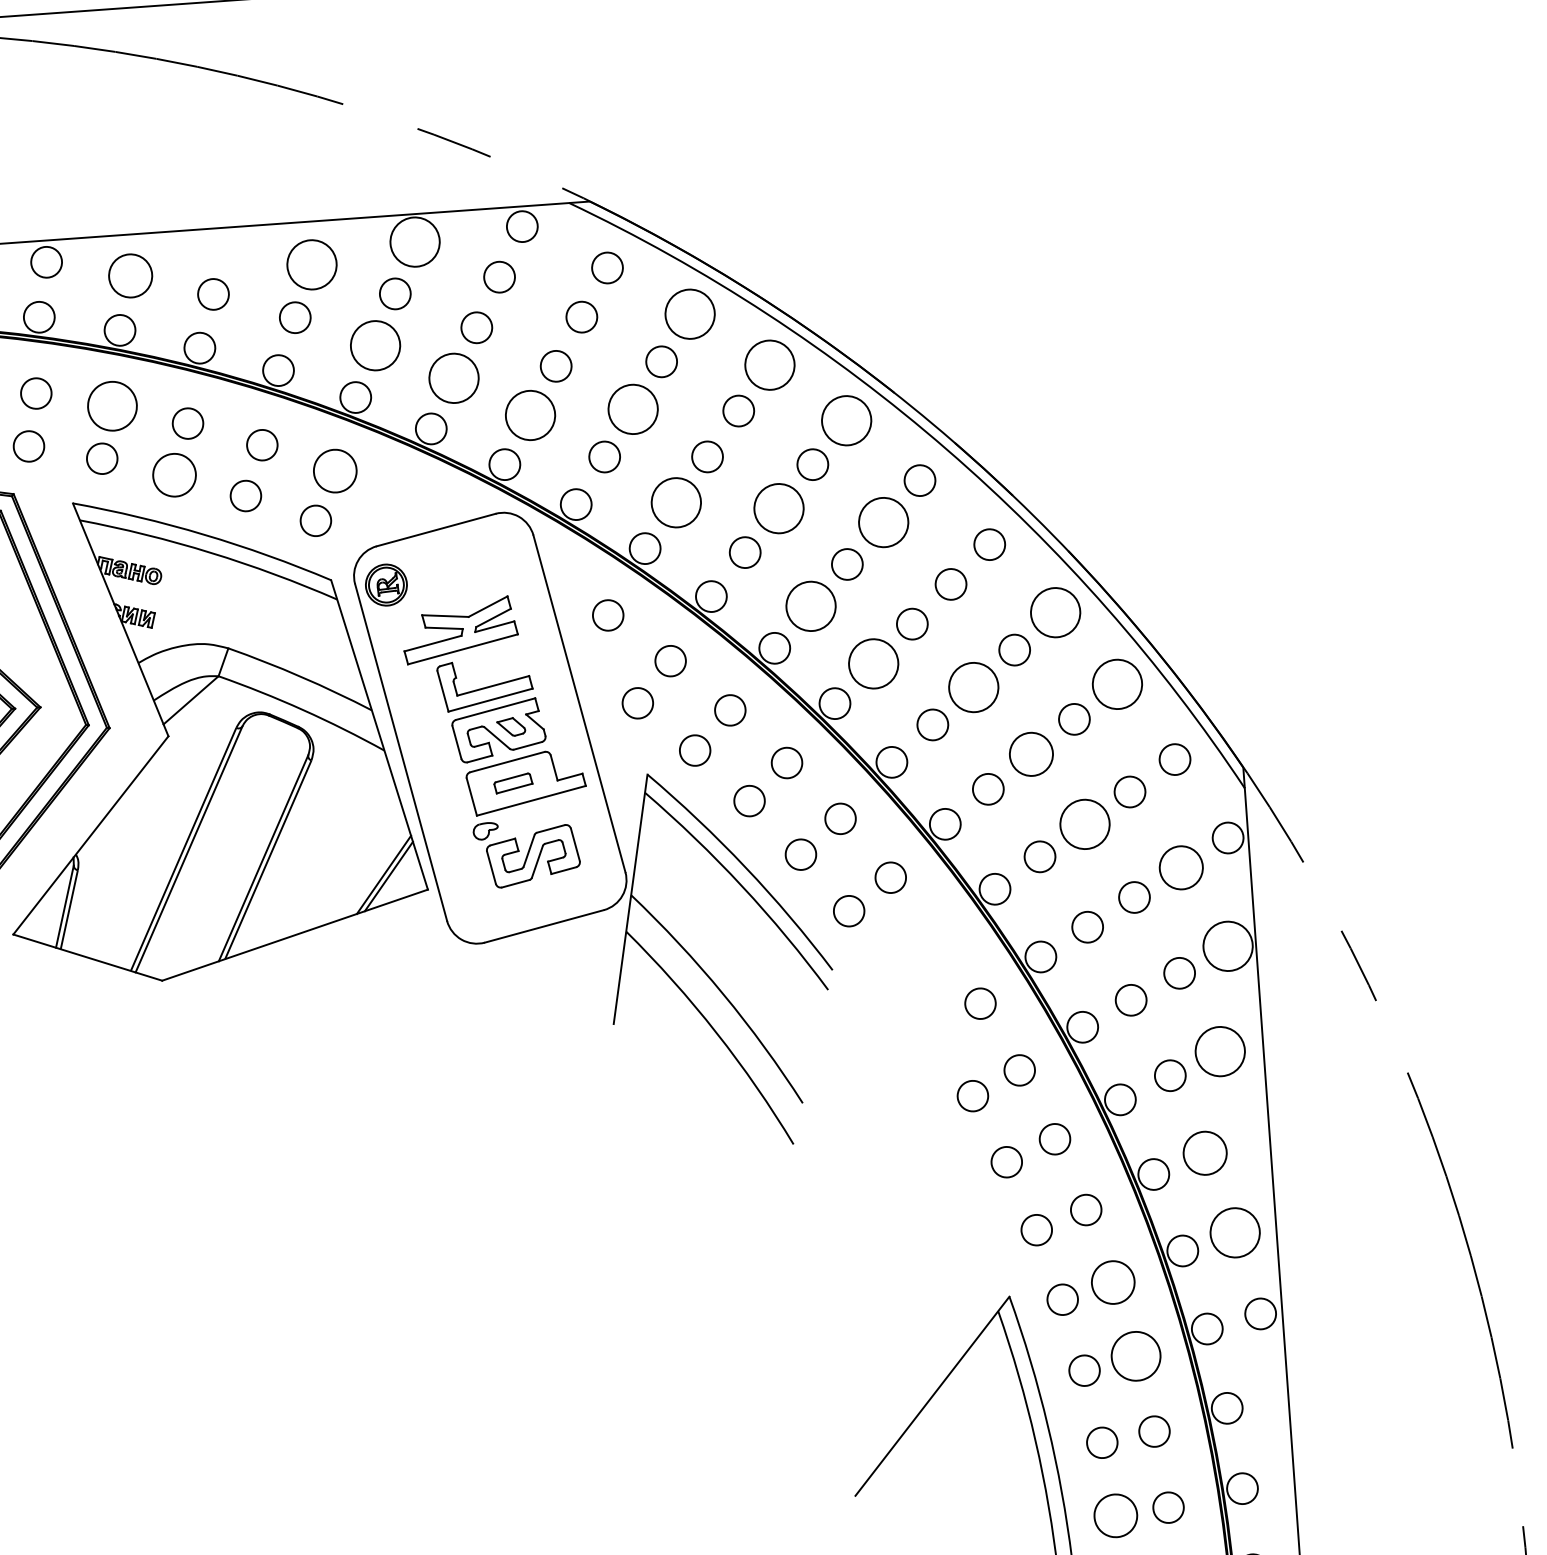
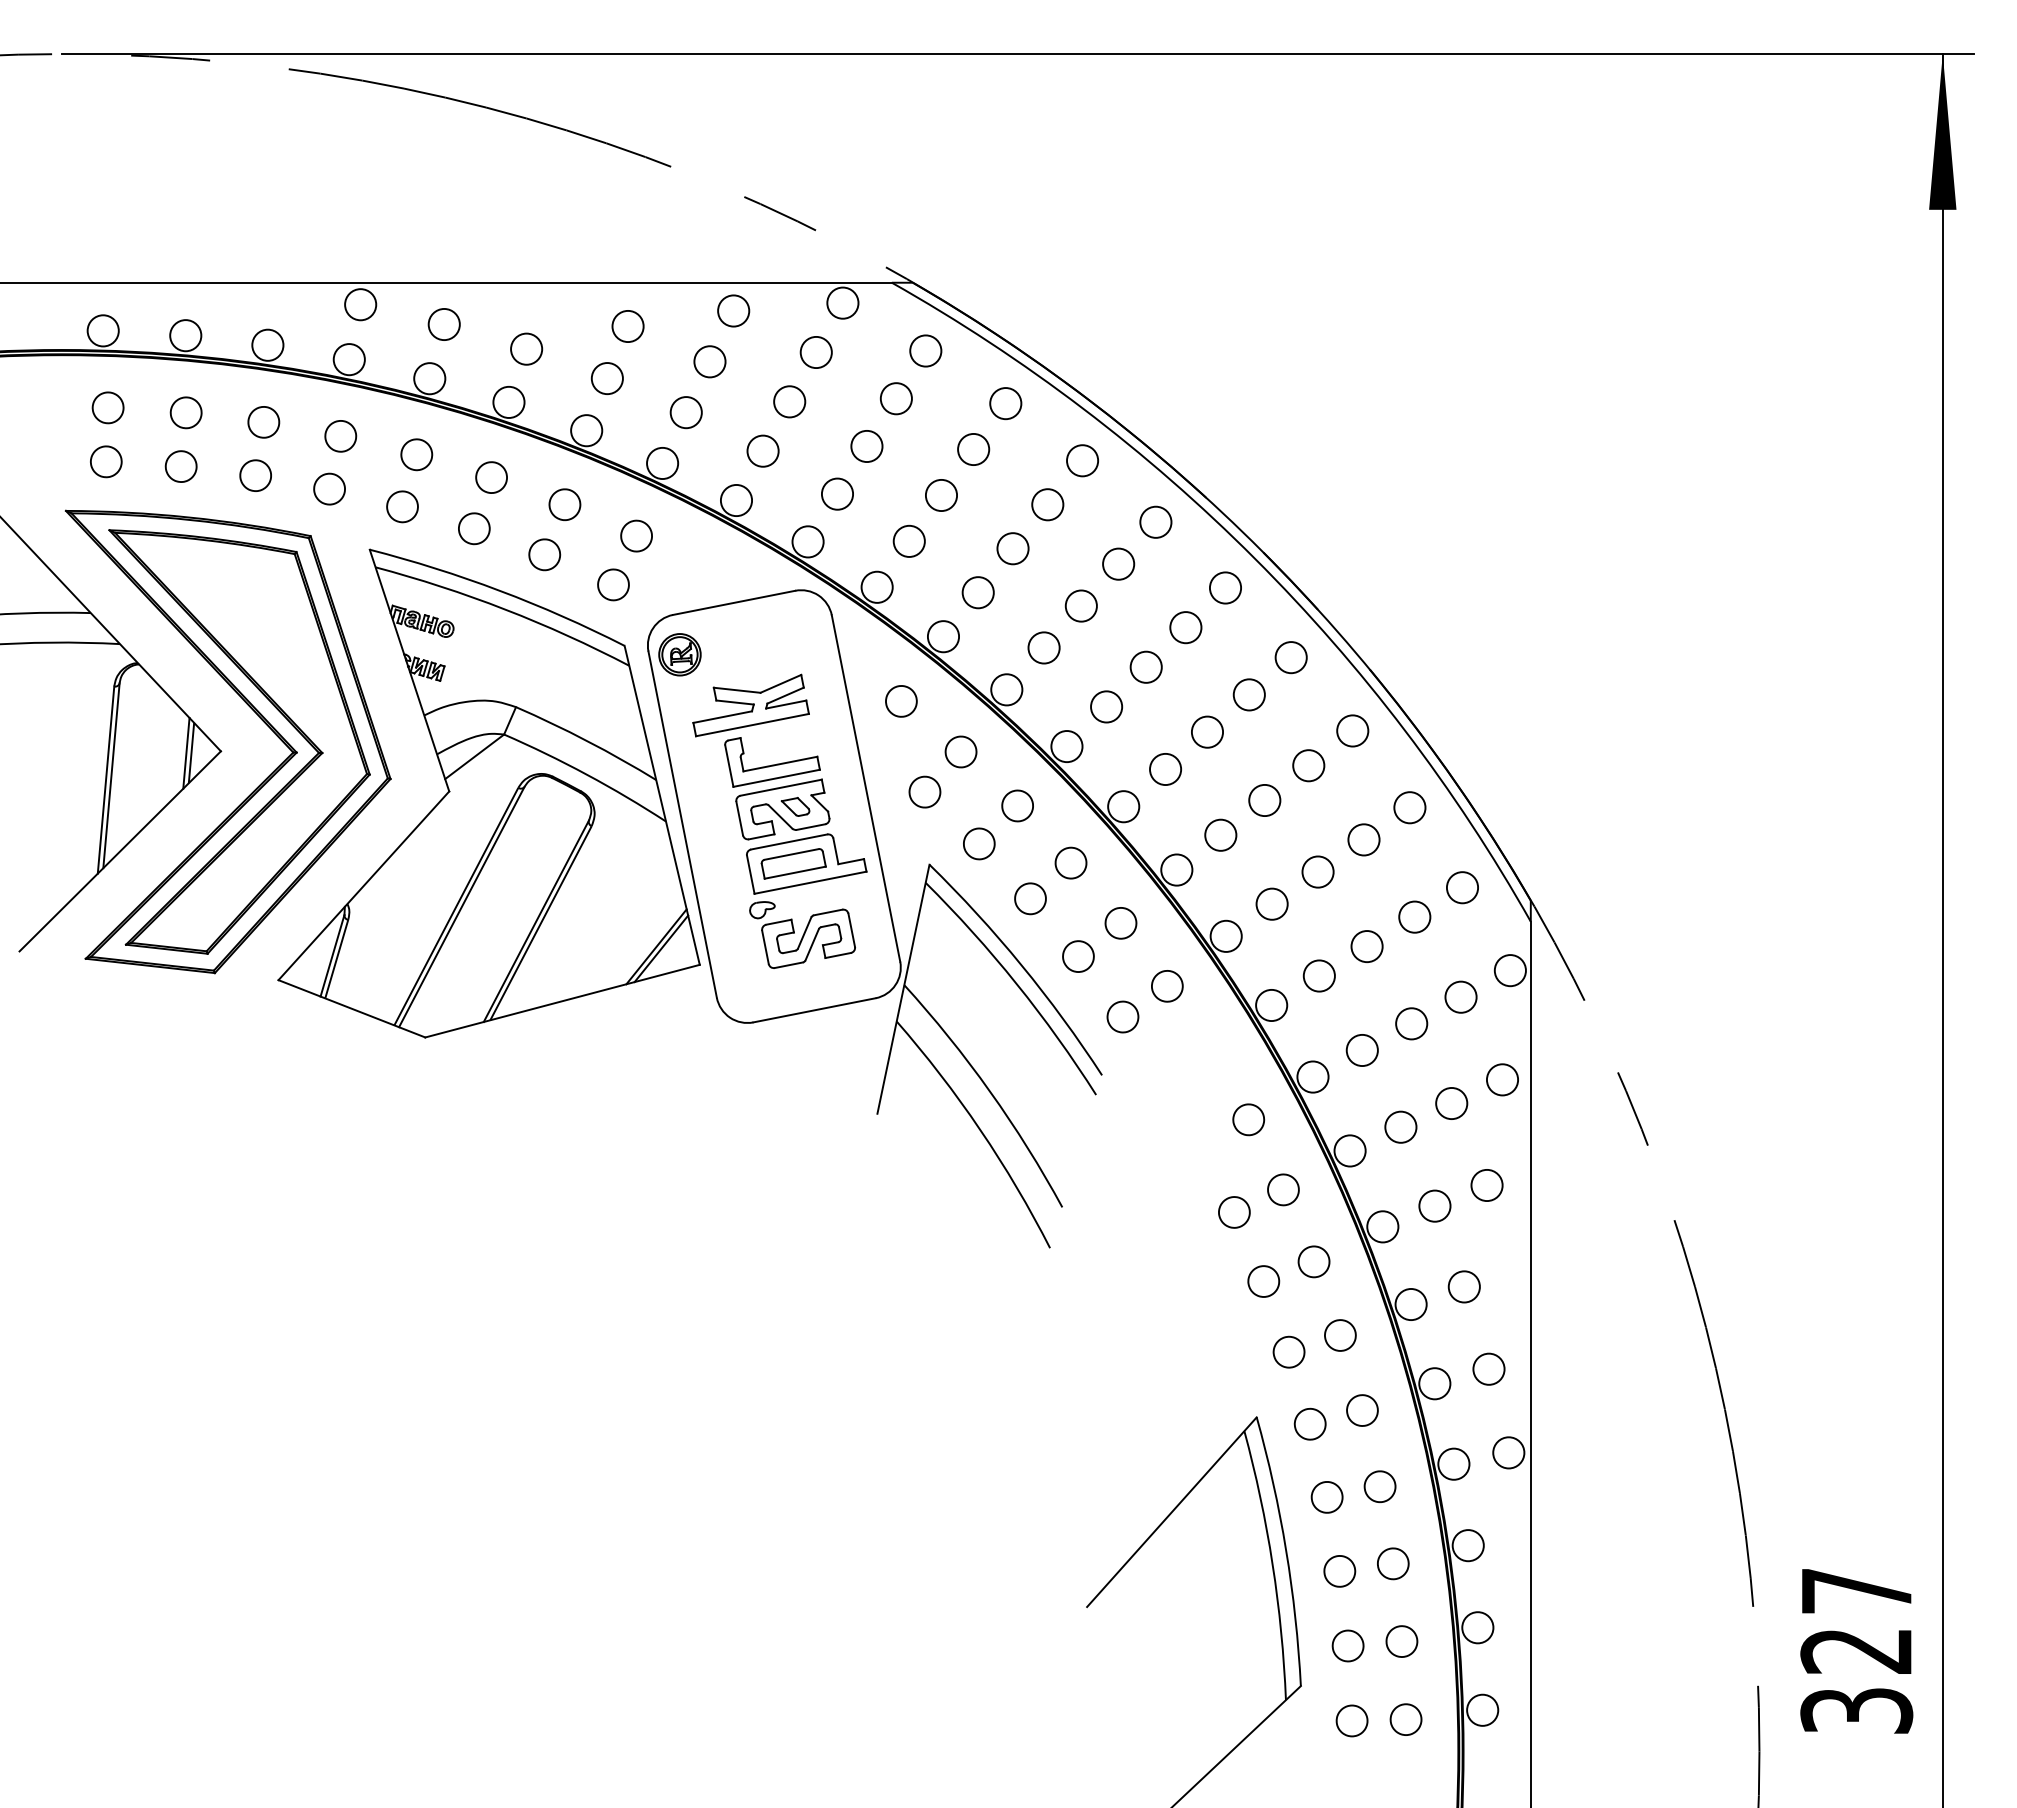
circle: (414, 241) -> (733, 310), size x0.62
circle: (311, 264) -> (627, 326), size x0.62
circle: (129, 275) -> (443, 324), size x0.71
circle: (689, 314) -> (1005, 403), size x0.62
circle: (374, 345) -> (685, 412), size x0.62
circle: (769, 364) -> (1082, 460), size x0.62
circle: (453, 377) -> (762, 450), size x0.62
part: (112, 406) -> (416, 454), size x0.62
circle: (633, 409) -> (941, 495), size x0.62
circle: (530, 414) -> (837, 493), size x0.62
circle: (846, 419) -> (1155, 521), size x0.62
part: (335, 470) -> (636, 535), size x0.71
part: (174, 475) -> (474, 528), size x0.71
circle: (675, 502) -> (977, 592), size x0.62
circle: (778, 508) -> (1080, 605), size x0.62
circle: (883, 522) -> (1185, 627), size x0.62
circle: (810, 605) -> (1106, 706), size x0.62
circle: (1055, 612) -> (1352, 730), size x0.62
circle: (873, 663) -> (1165, 769), size x0.62
circle: (1117, 684) -> (1409, 807), size x0.62
circle: (973, 687) -> (1264, 800), size x0.62
circle: (1030, 753) -> (1317, 871), size x0.71
part: (513, 783) -> (793, 863), size x1.67
circle: (1084, 824) -> (1366, 946), size x0.62
circle: (1180, 867) -> (1460, 996), size x0.71
circle: (1228, 945) -> (1502, 1079), size x0.62
circle: (1219, 1051) -> (1486, 1185), size x0.62
circle: (1204, 1152) -> (1463, 1286), size x0.71
circle: (1234, 1232) -> (1488, 1368), size x0.62
part: (1113, 1282) -> (1362, 1410), size x0.71
part: (1135, 1356) -> (1379, 1486), size x0.62
part: (1115, 1515) -> (1347, 1645), size x0.71

